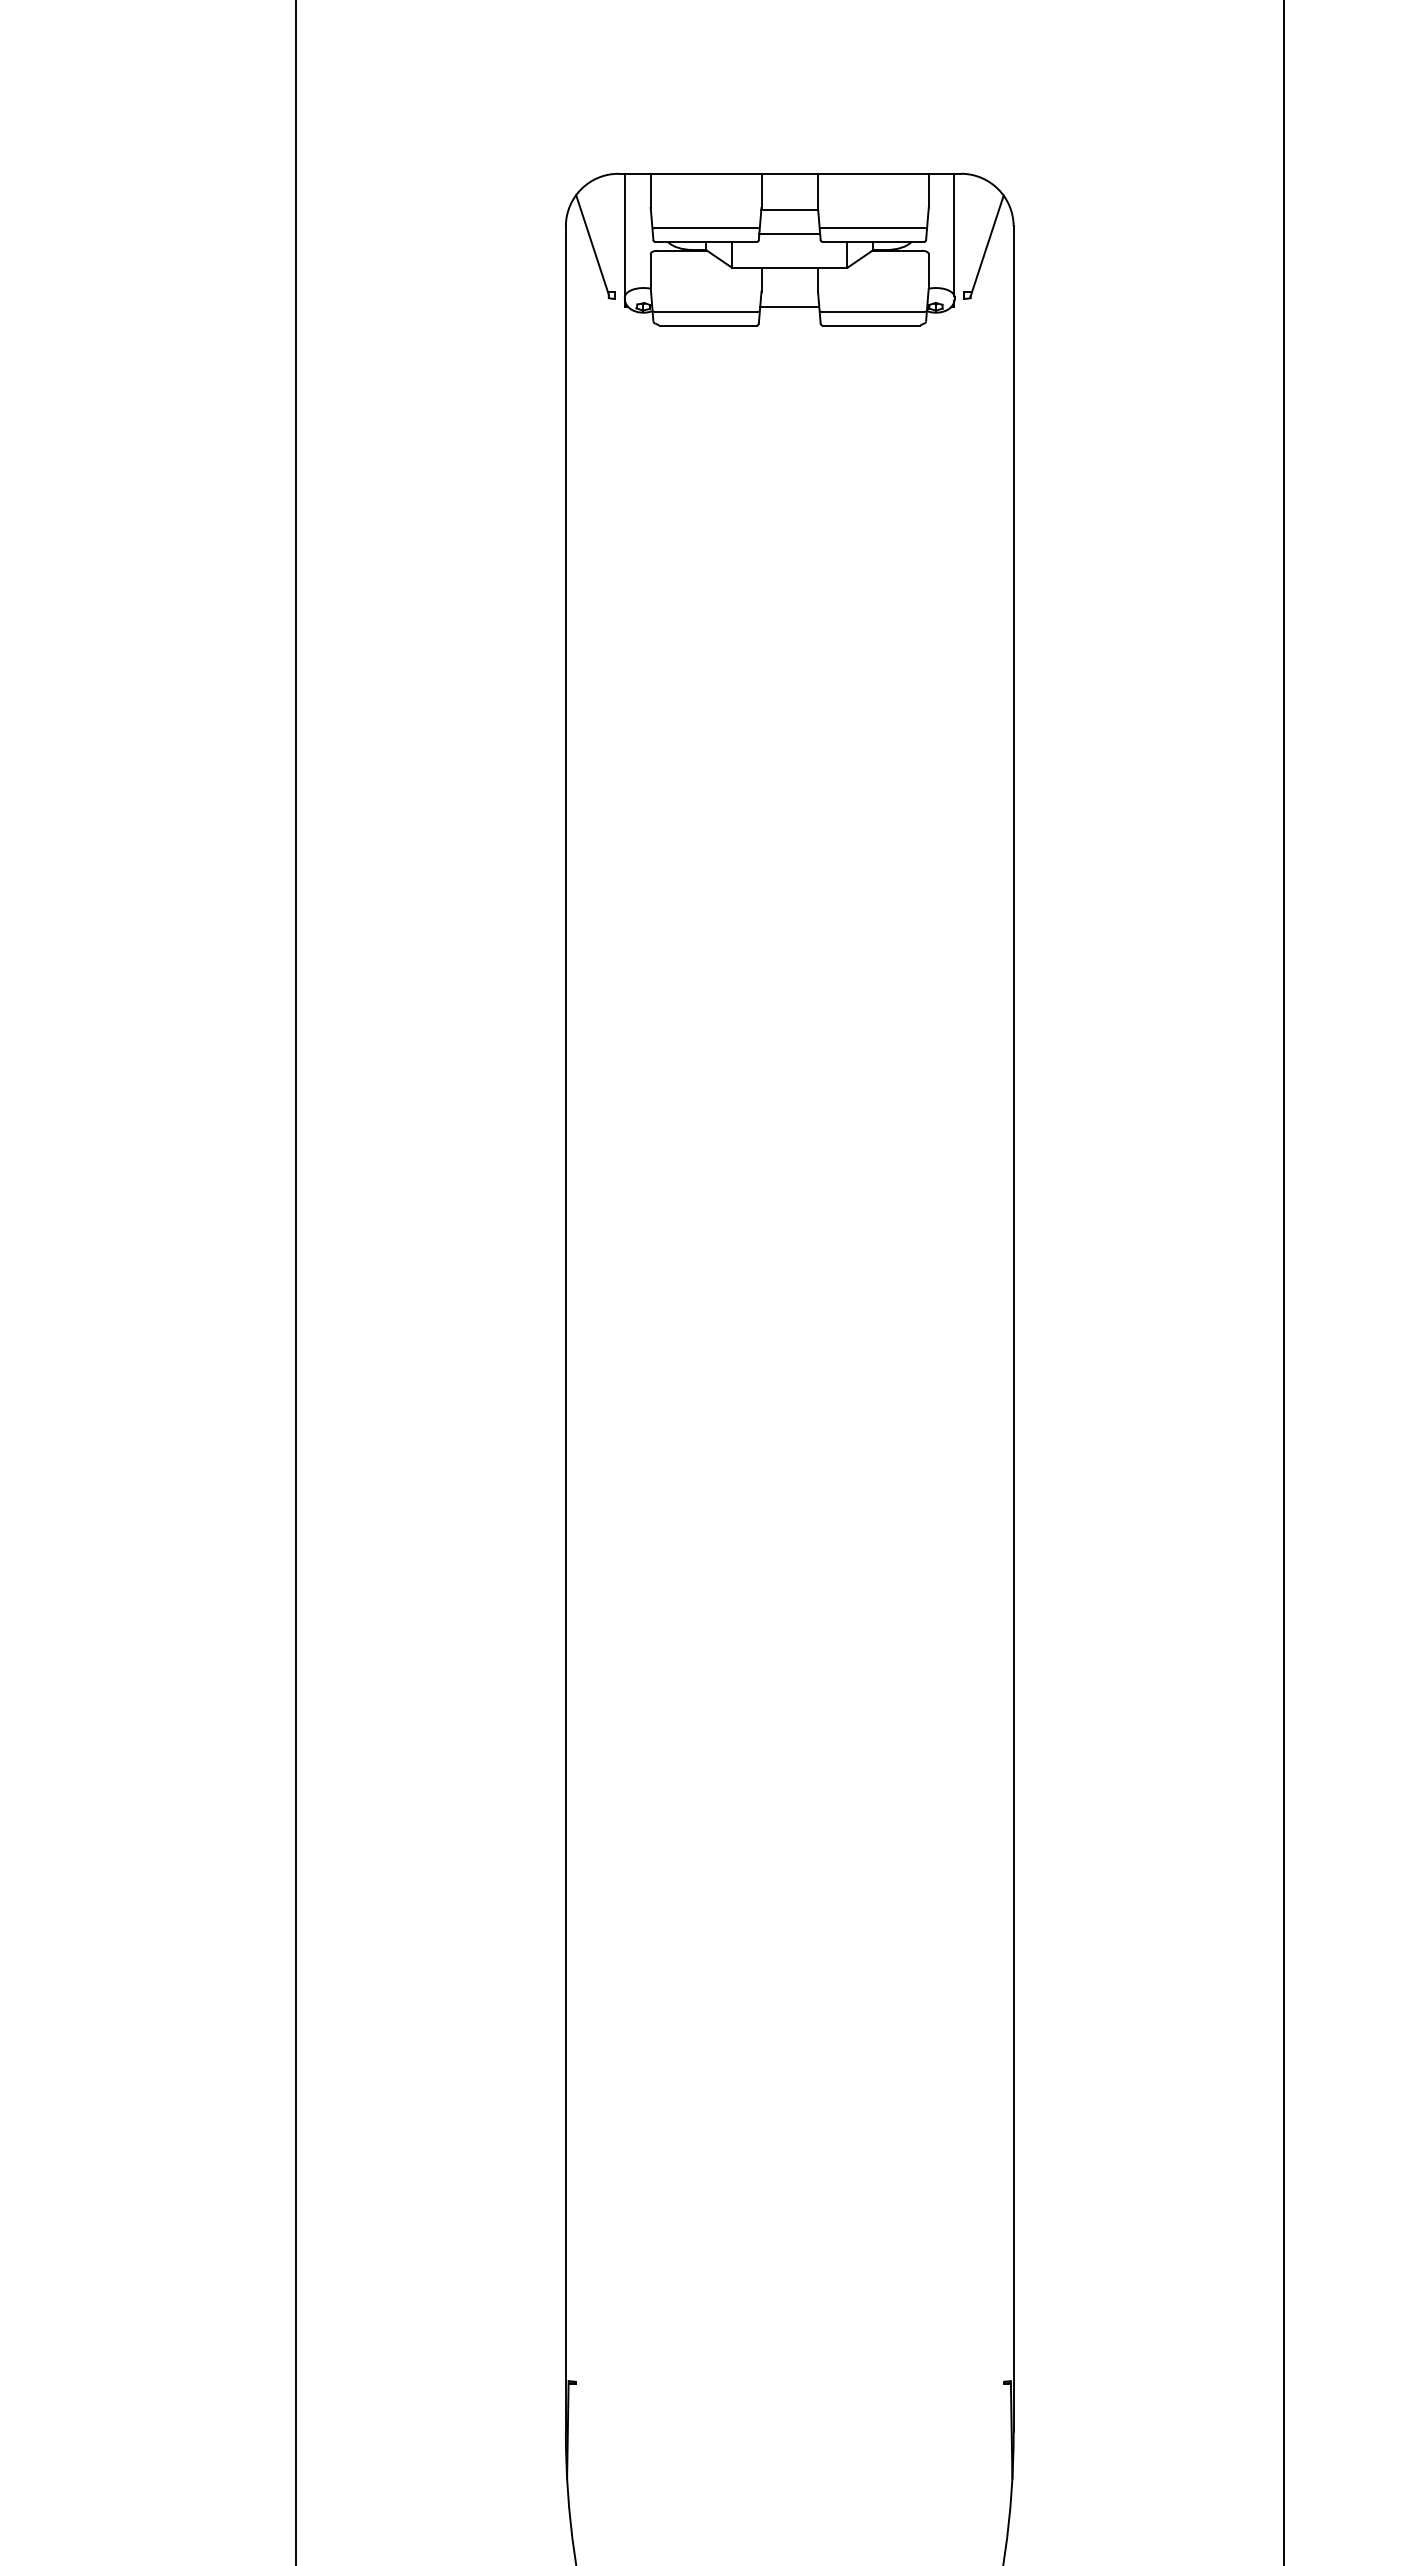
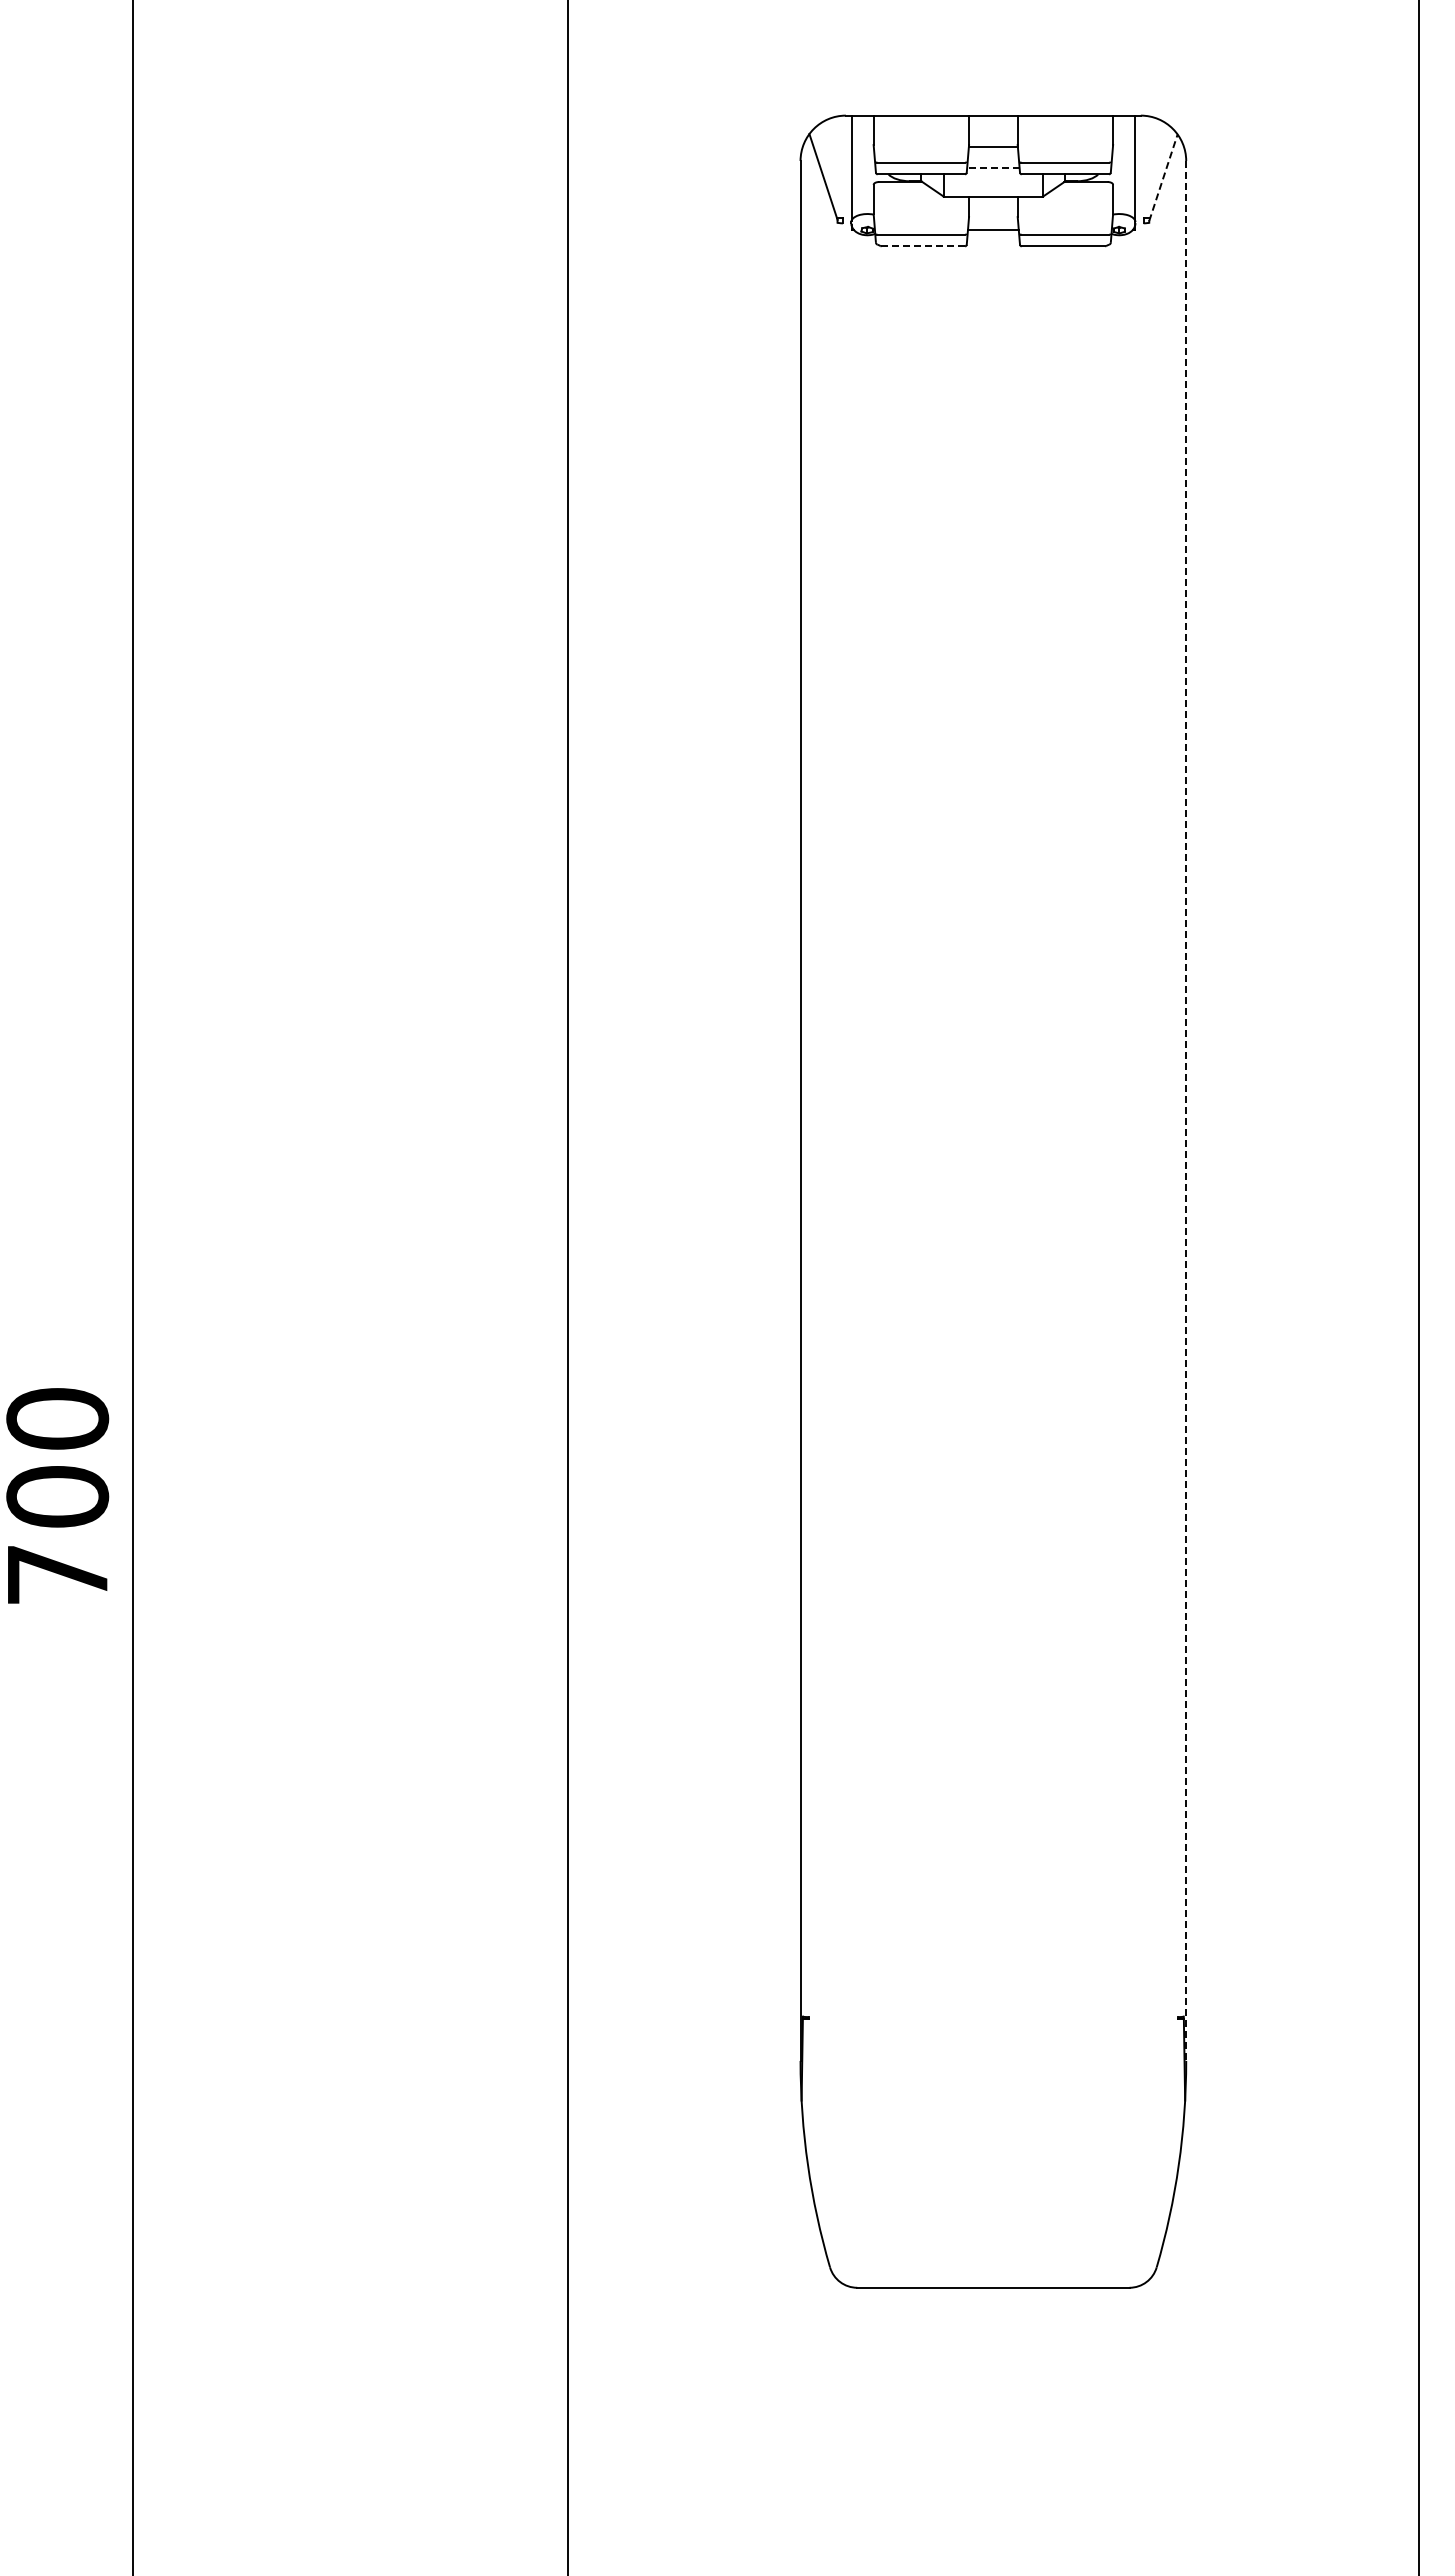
line: (788, 234) -> (992, 167), solid -> dashed
line: (987, 245) -> (1163, 177), solid -> dashed
line: (708, 325) -> (923, 246), solid -> dashed
line: (1013, 1328) -> (1186, 1110), solid -> dashed

